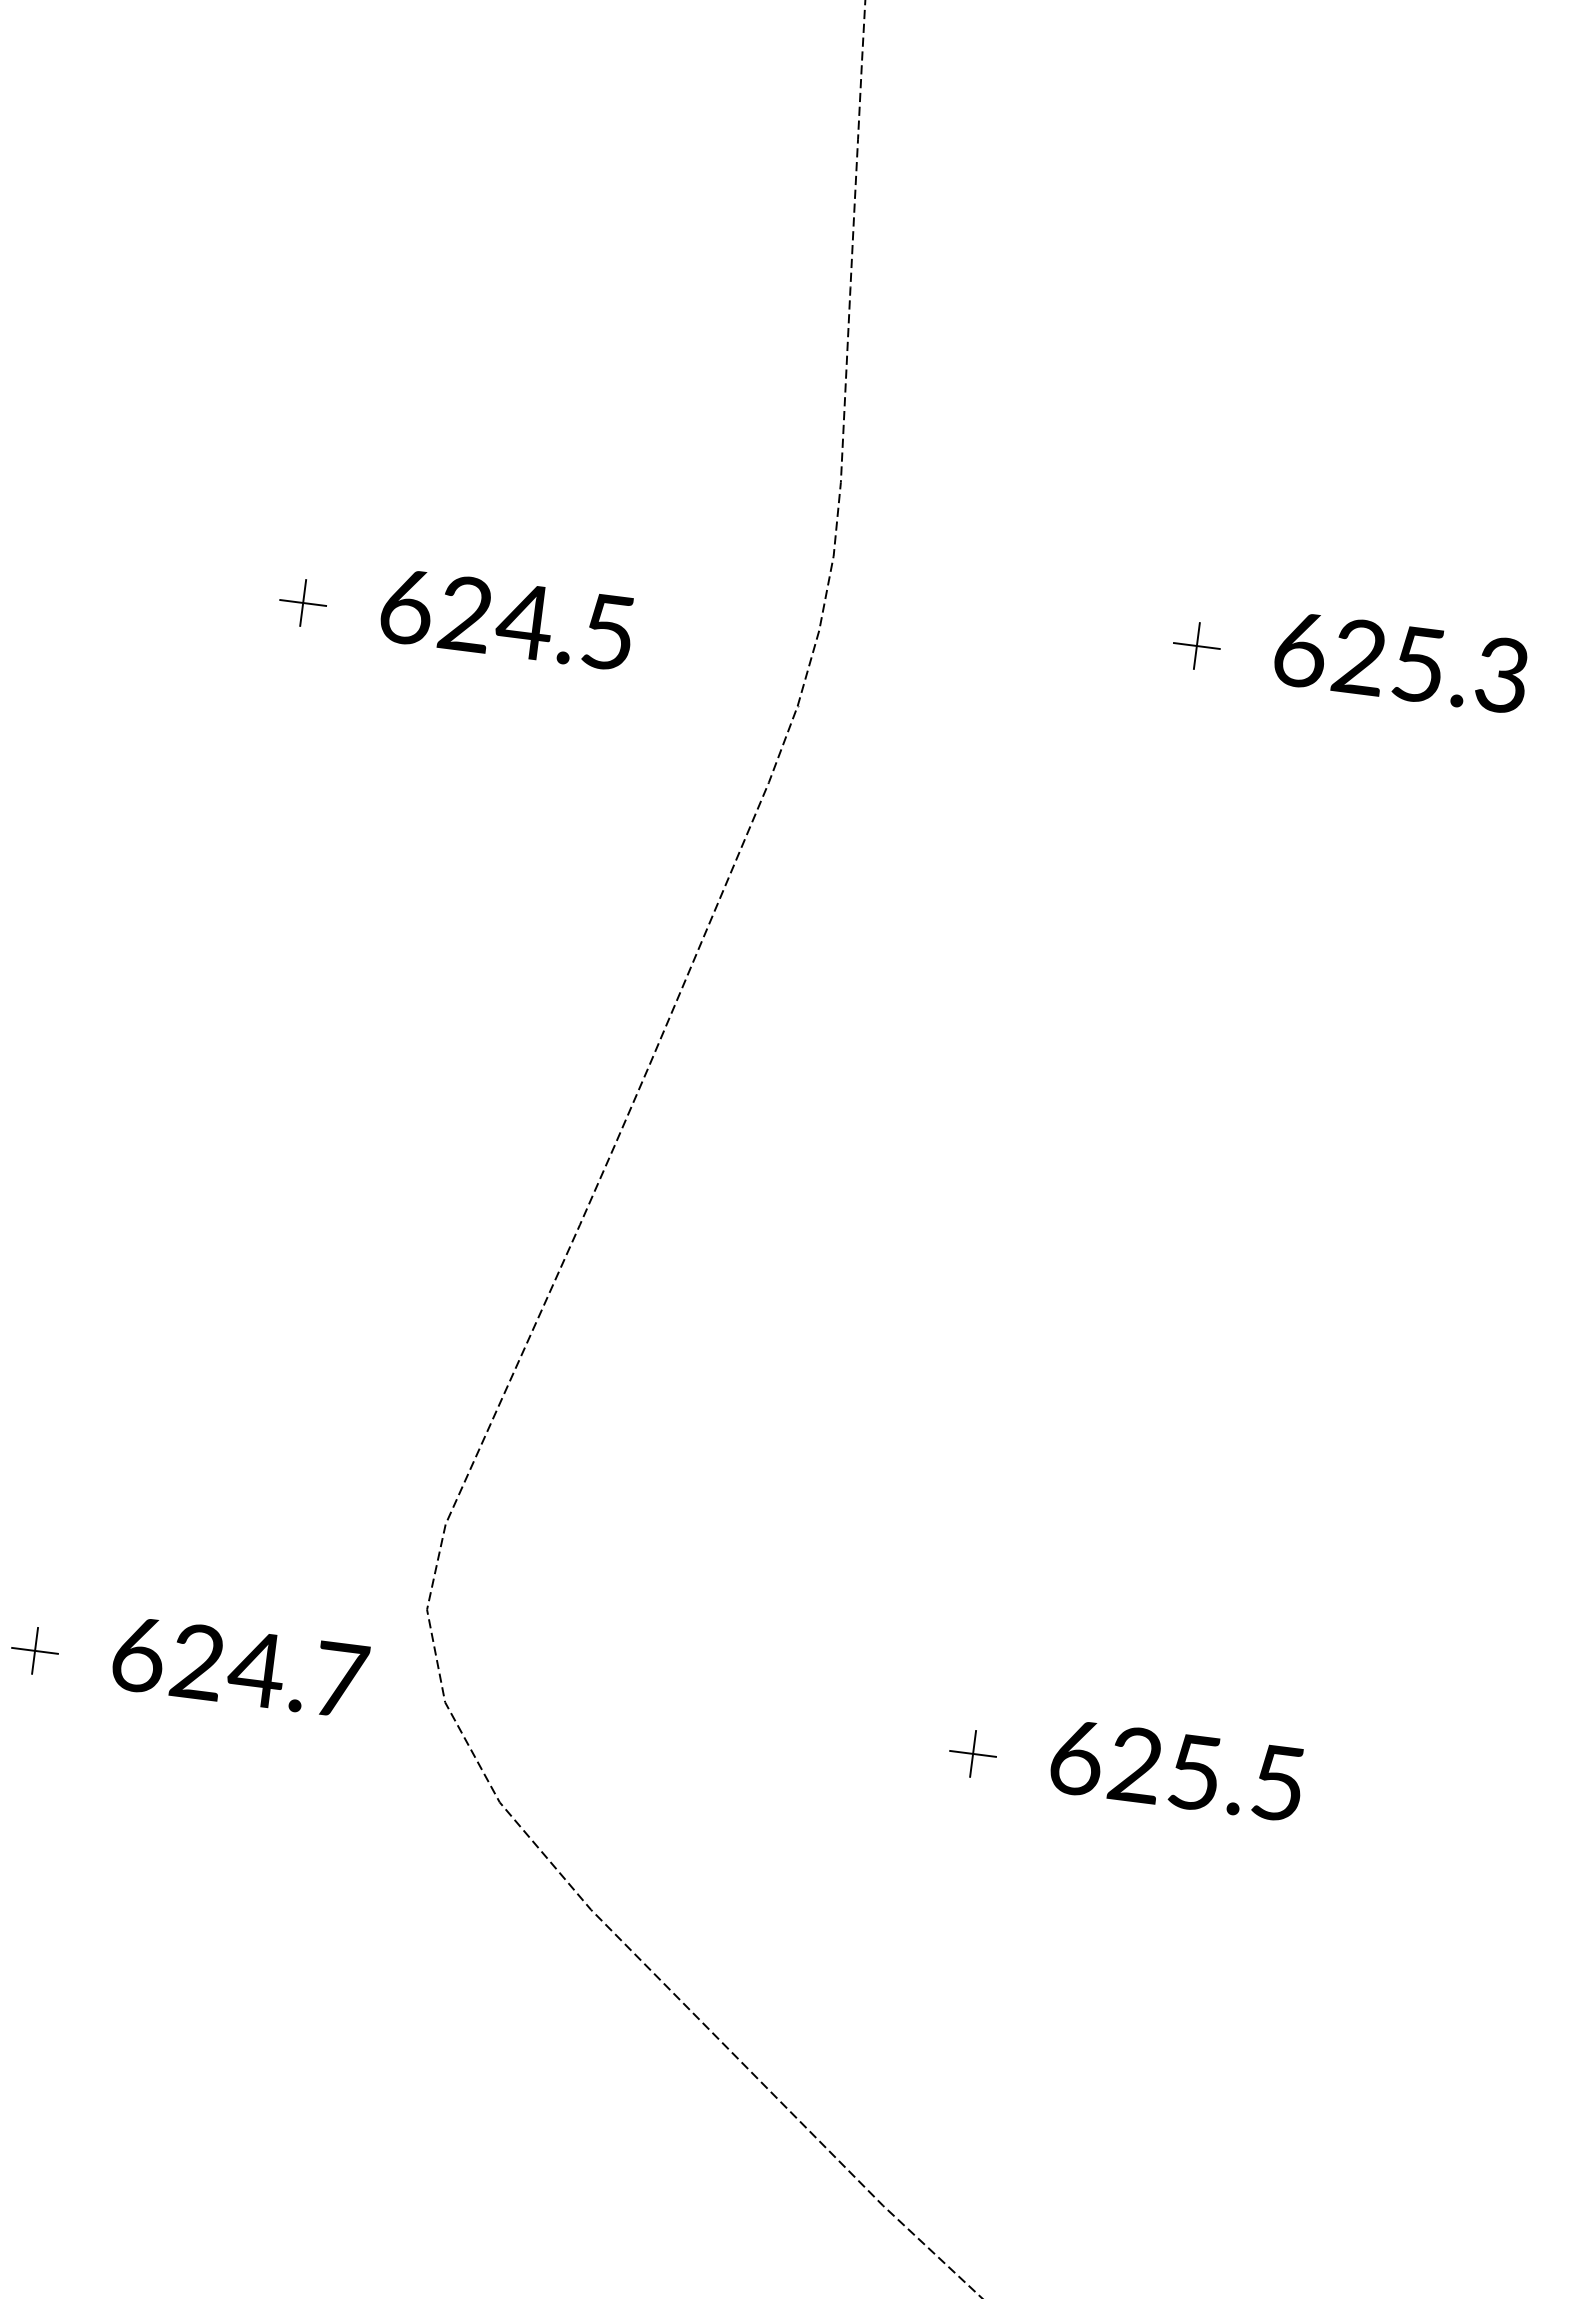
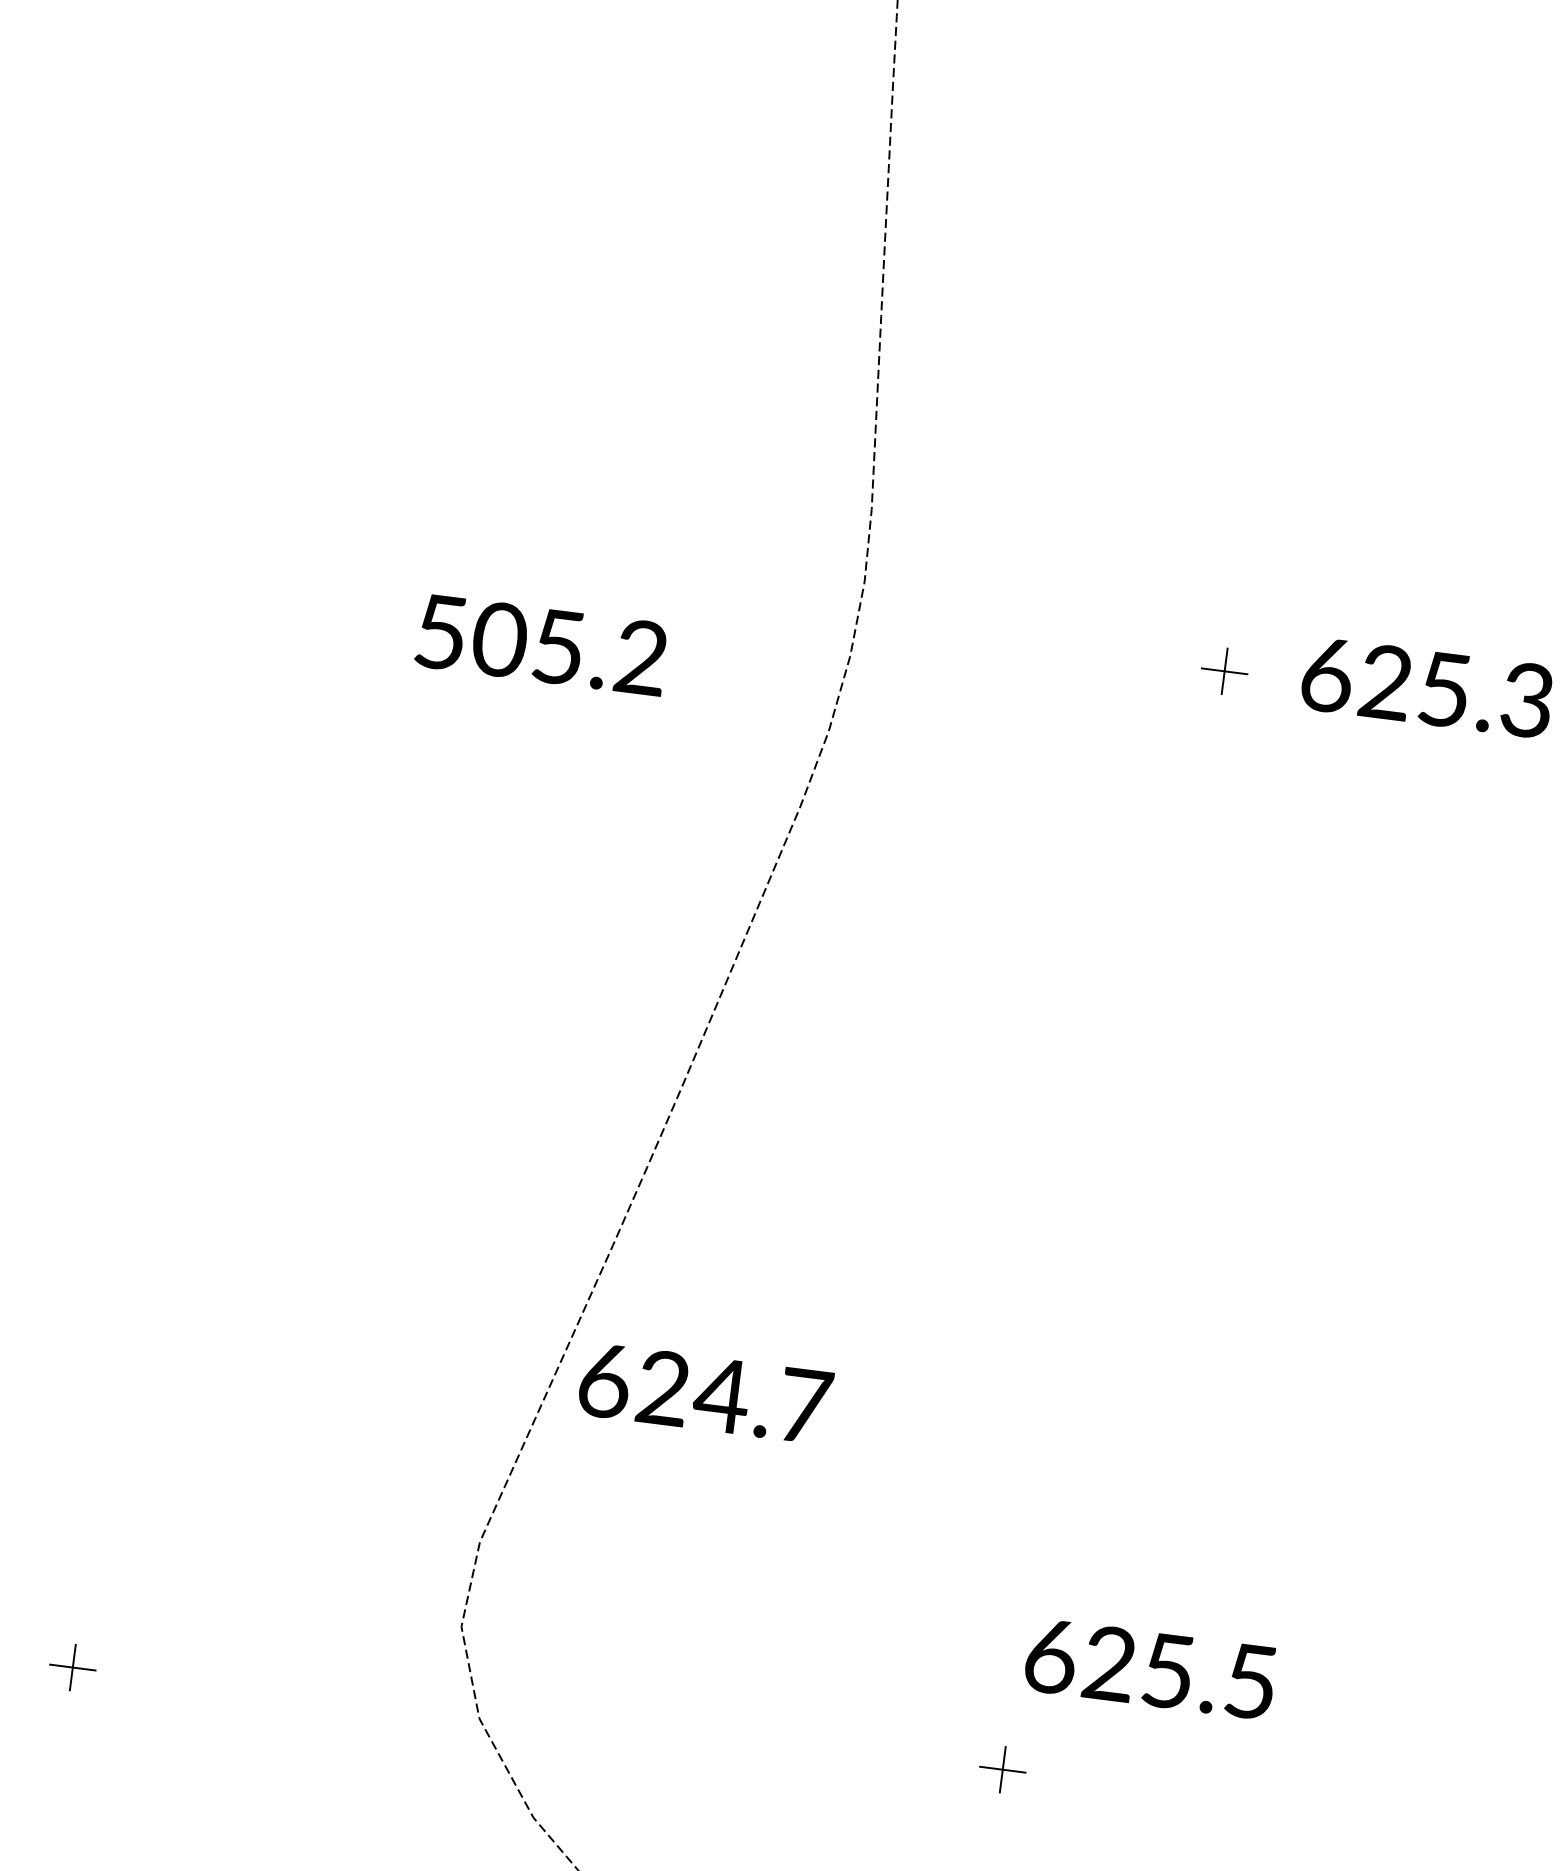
part: (302, 602) -> (337, 628), removed
text: (506, 619) -> (540, 645), 624.5 -> 505.2
text: (241, 1667) -> (706, 1393), moved
text: (1176, 1771) -> (1149, 1670), moved

